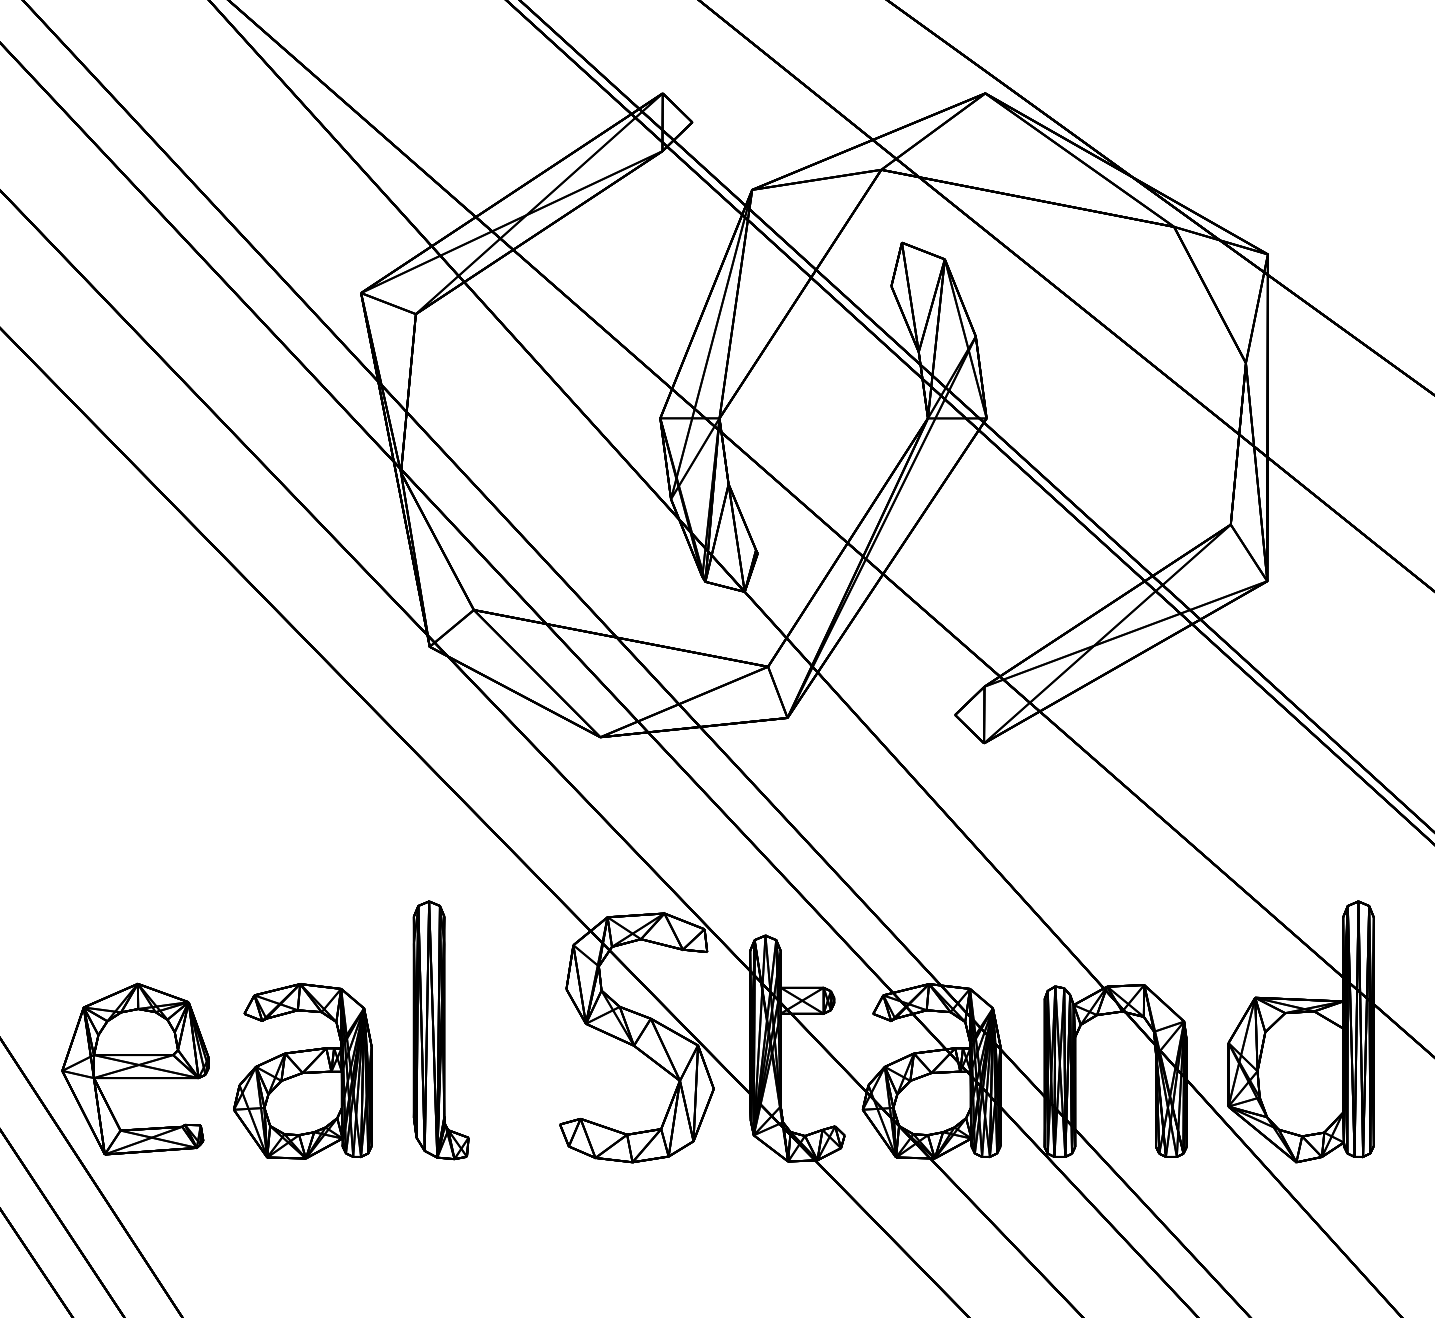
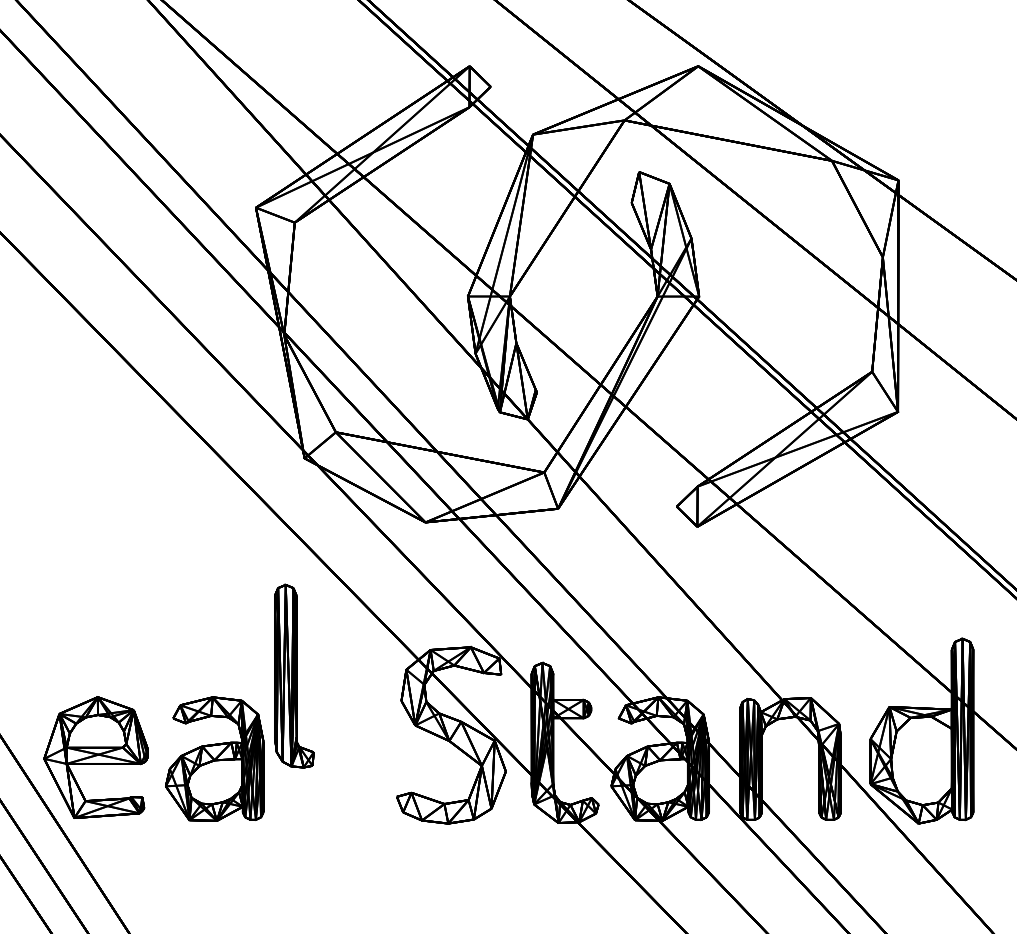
part: (440, 1030) -> (293, 676), moved

